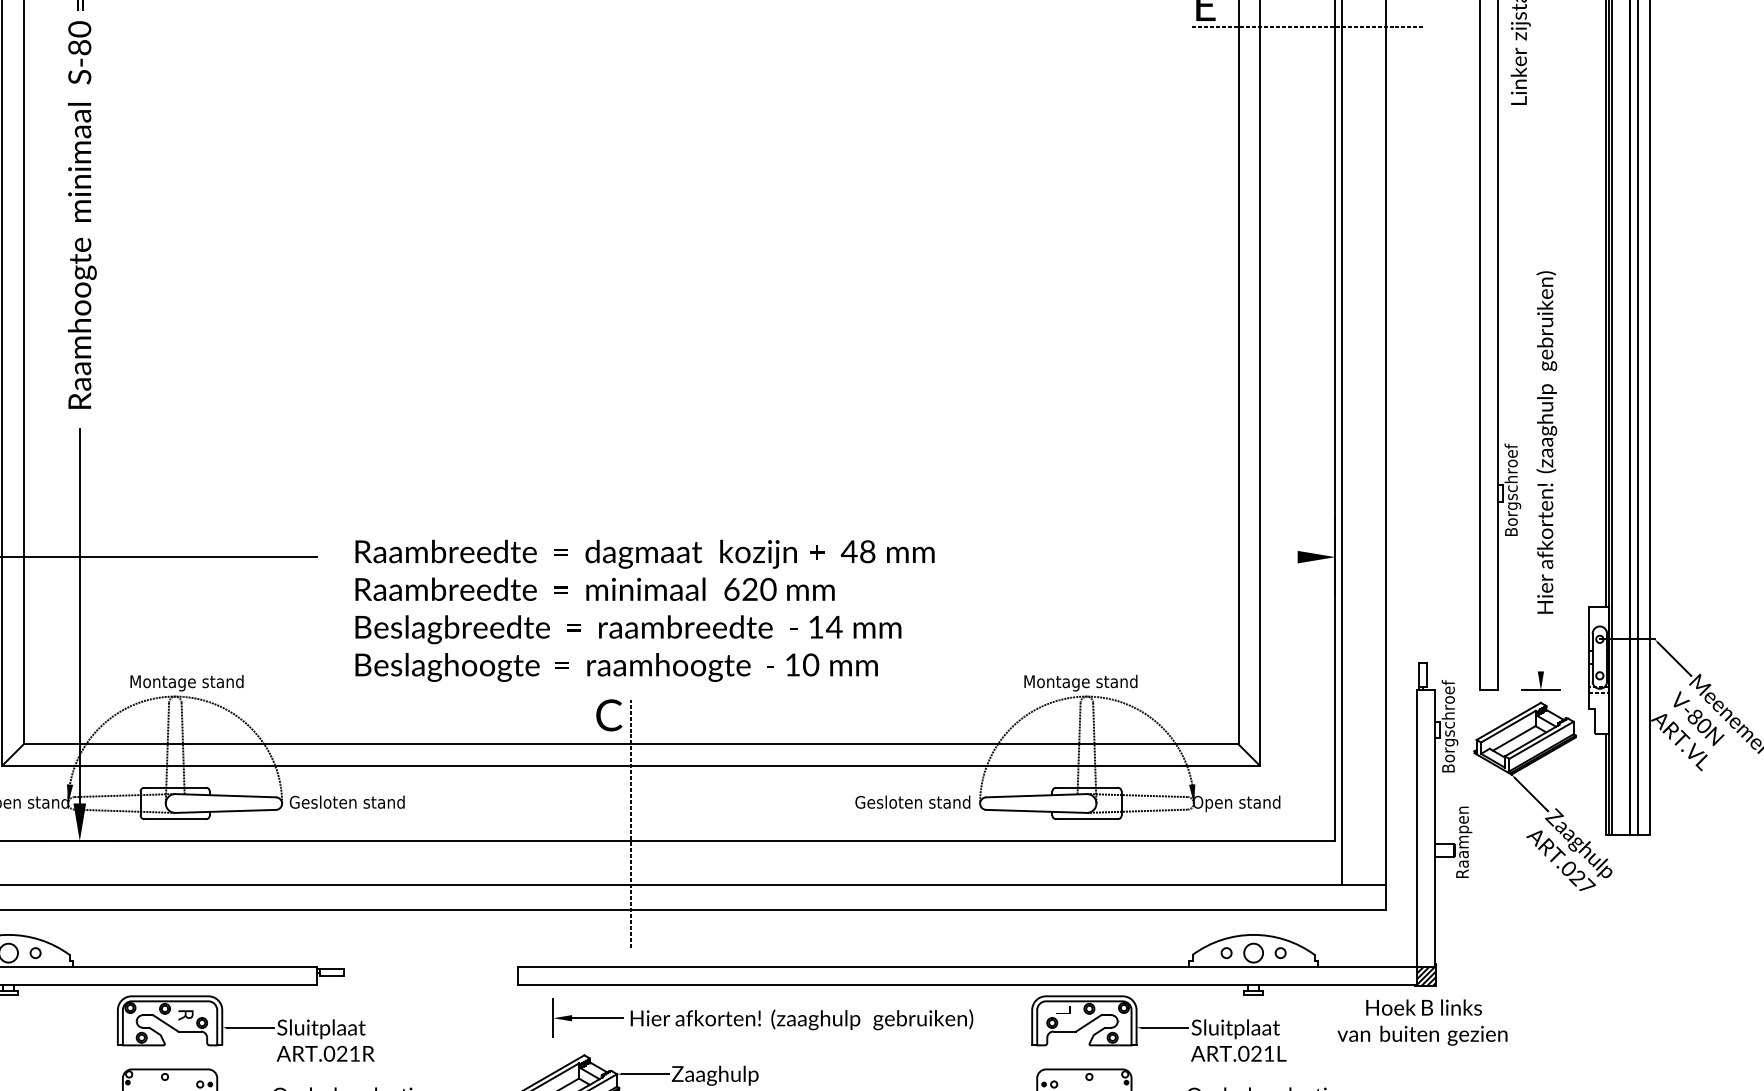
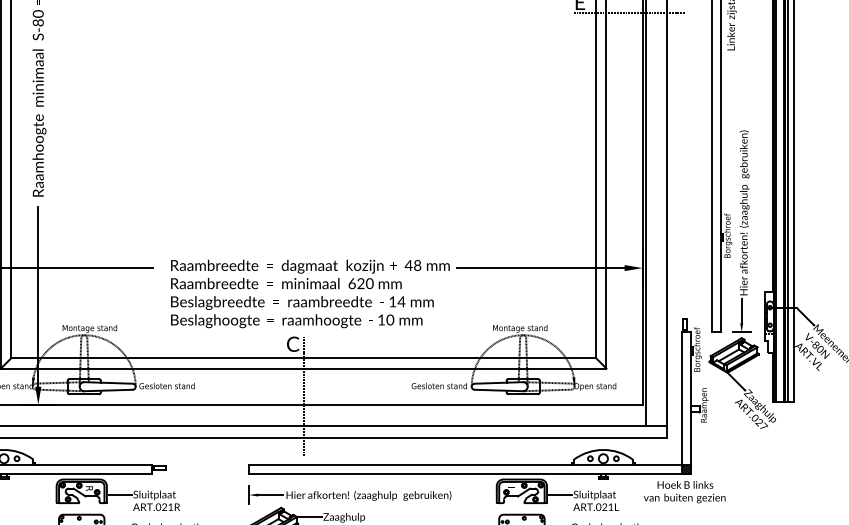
line: (1122, 557) -> (540, 268), added
line: (1540, 645) -> (741, 310), added
part: (761, 1017) -> (349, 494), moved

